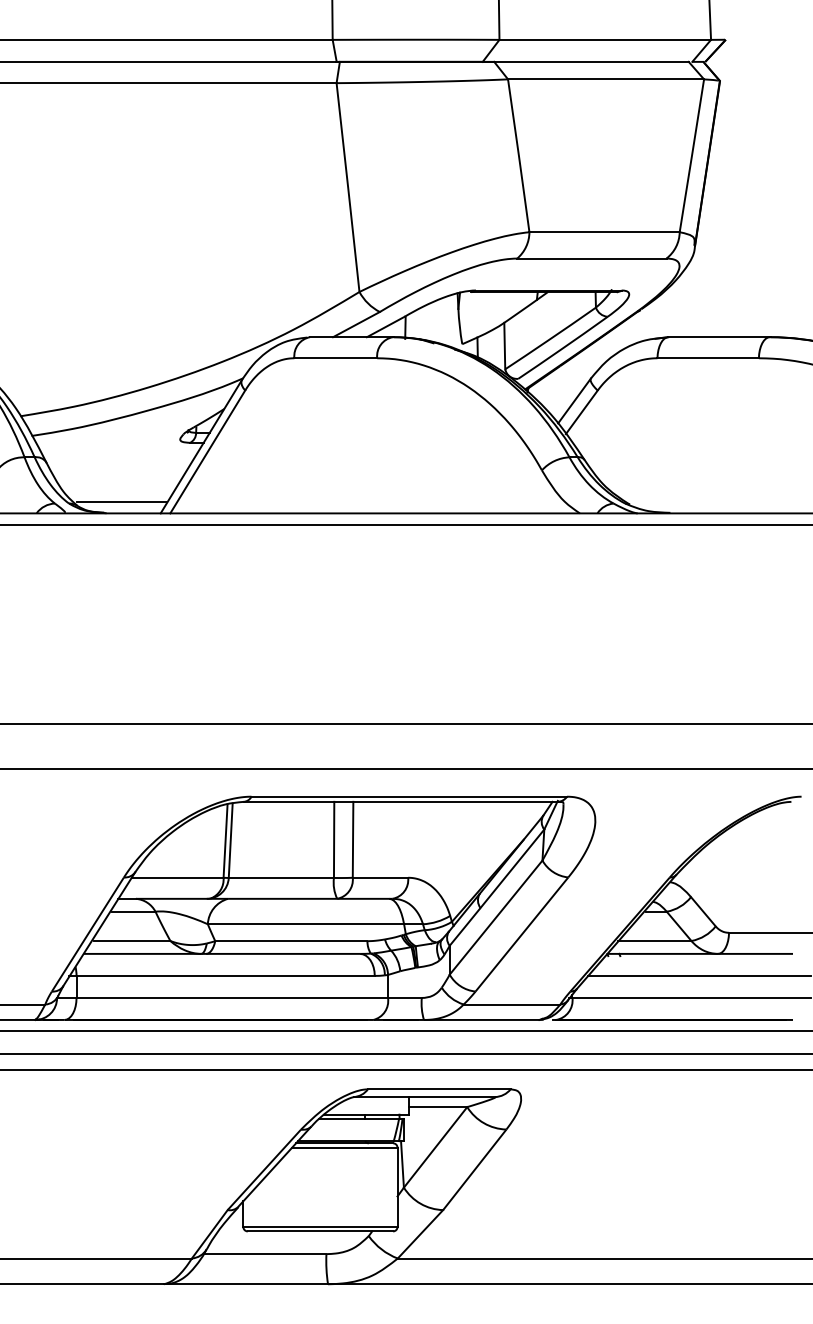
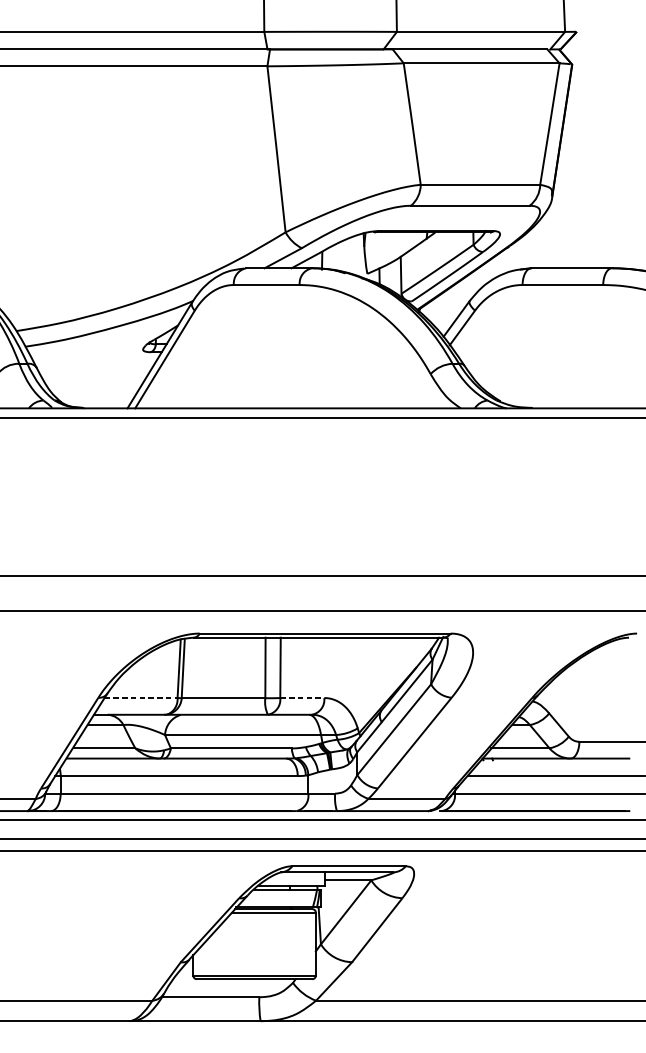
line: (122, 502) -> (97, 399), removed
line: (177, 877) -> (140, 697), solid -> dashed
line: (380, 877) -> (302, 697), solid -> dashed

